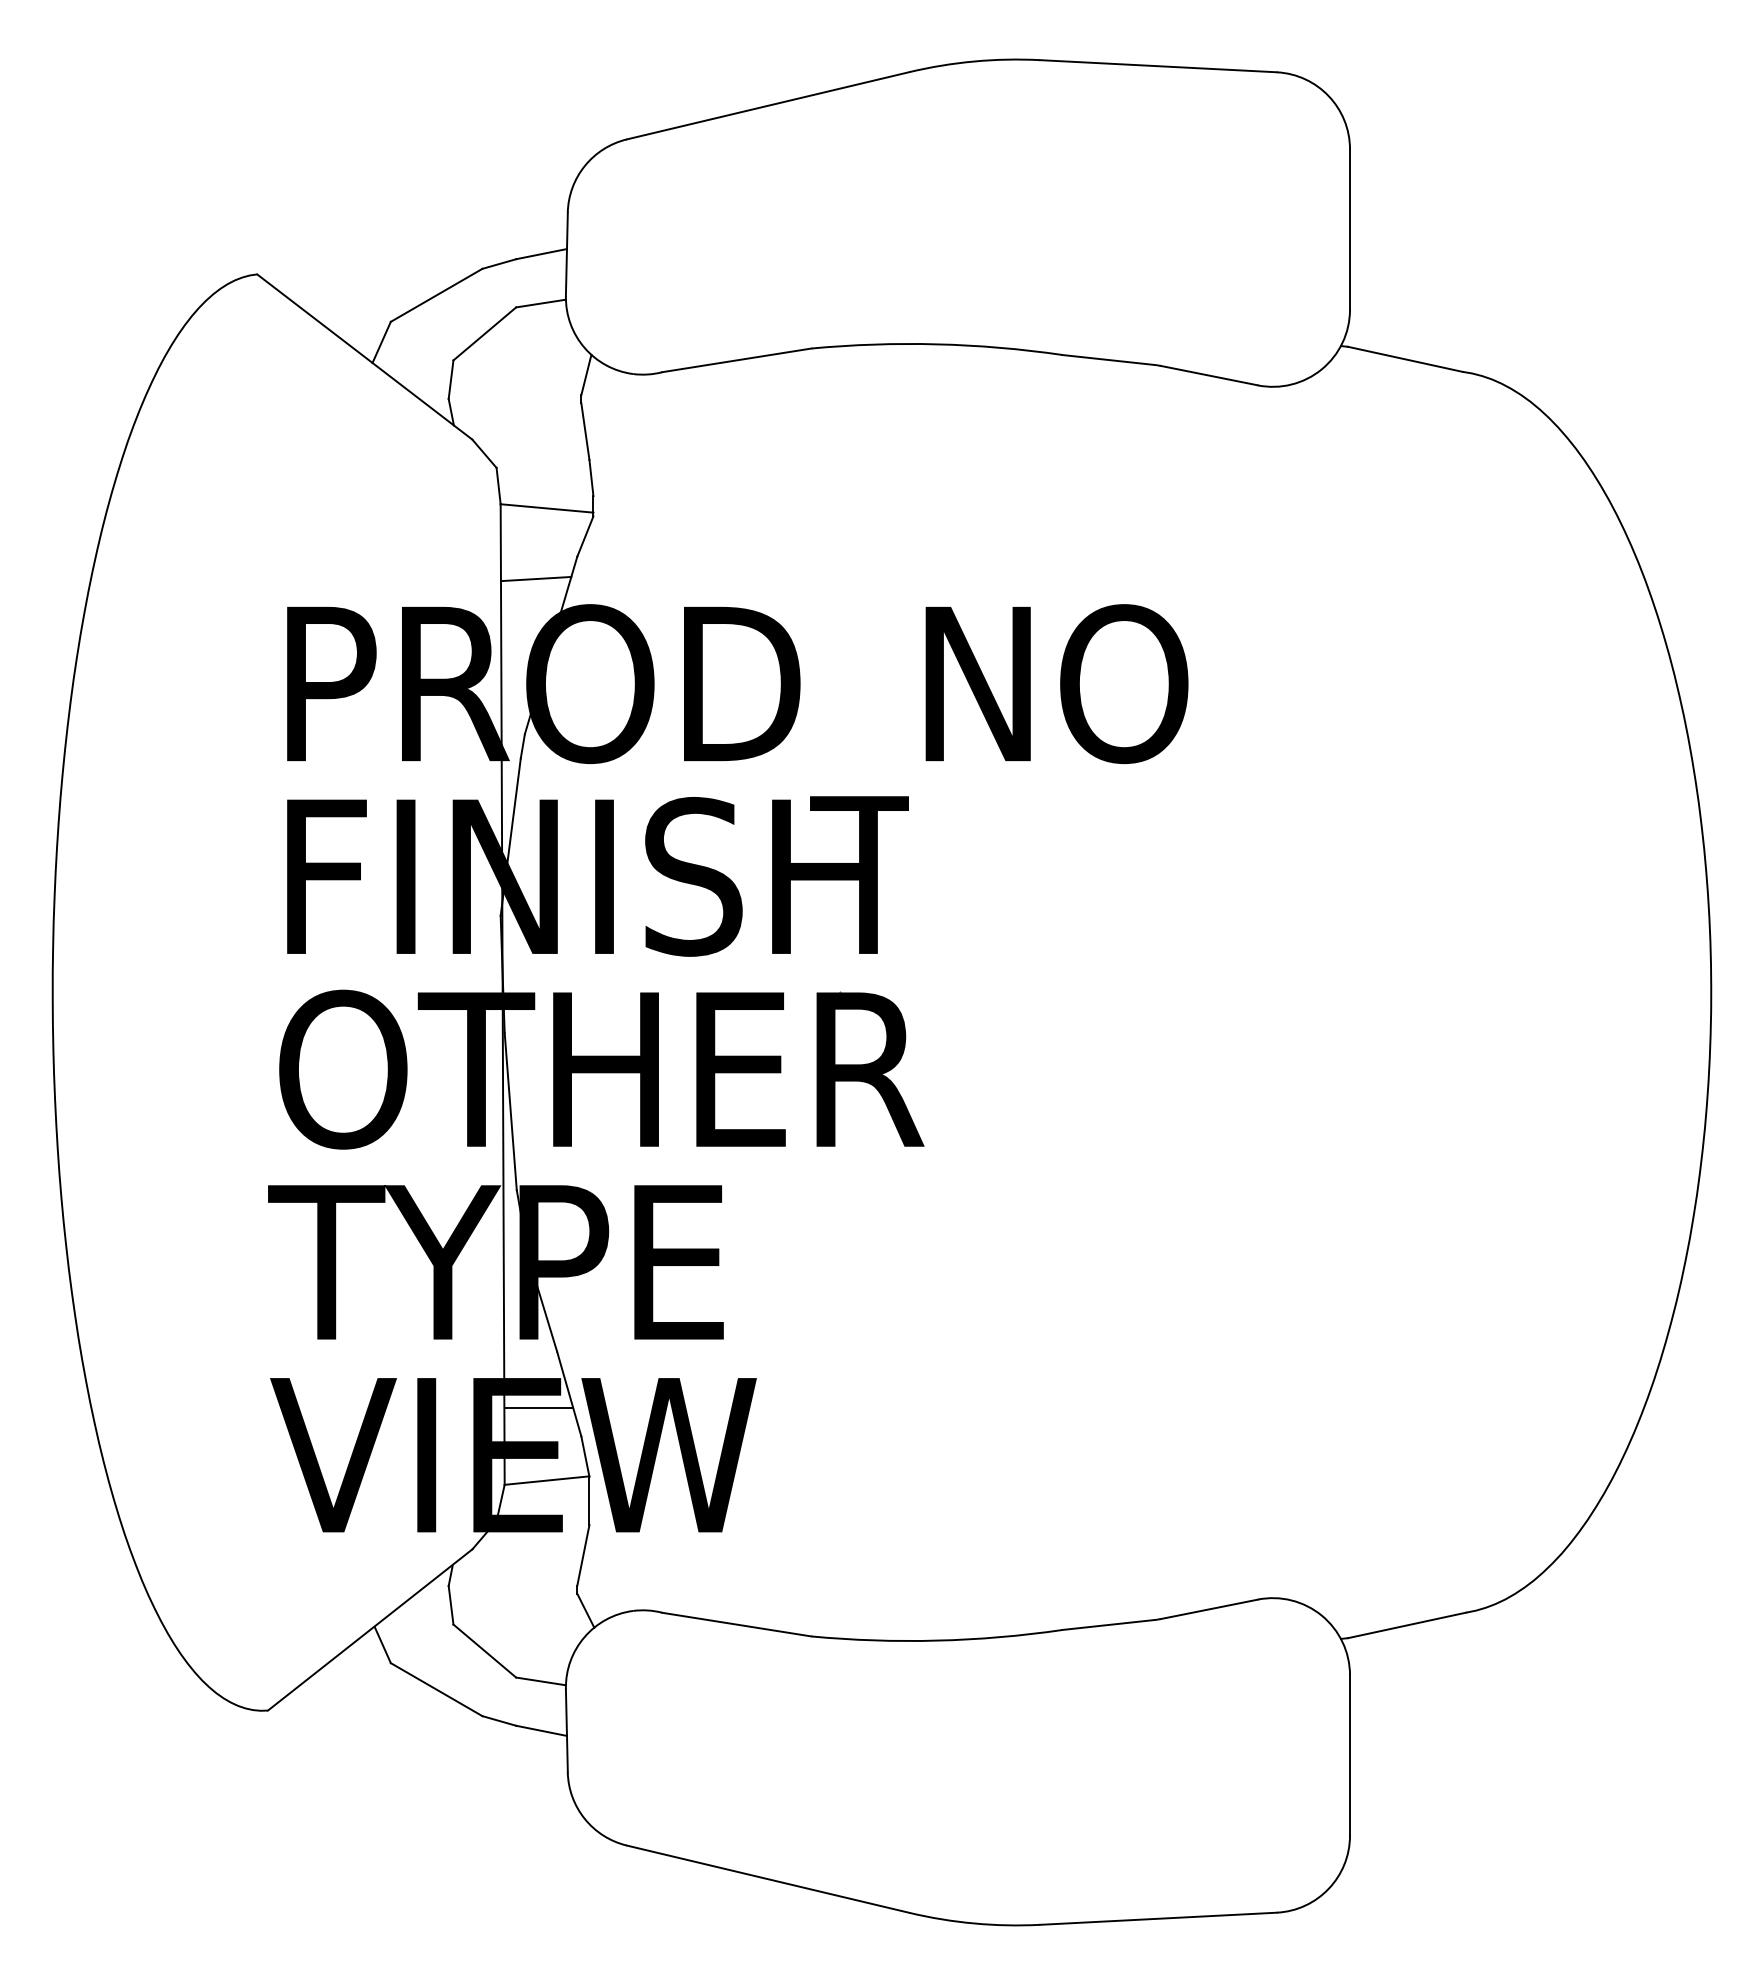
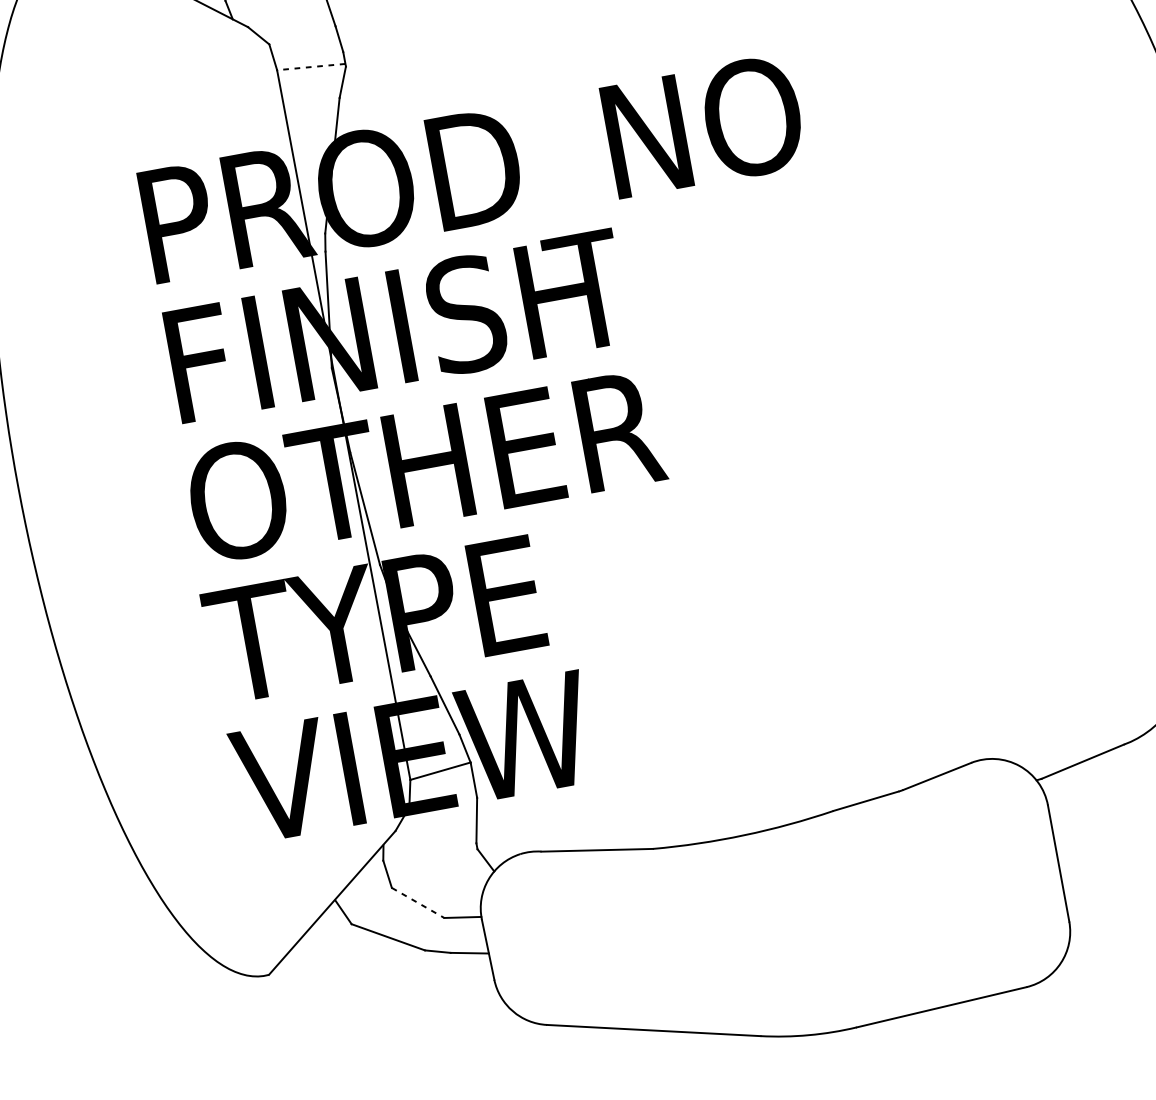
line: (547, 508) -> (311, 67), solid -> dashed
line: (535, 578) -> (312, 119), removed
line: (538, 1408) -> (424, 720), removed
line: (485, 1651) -> (418, 903), solid -> dashed

